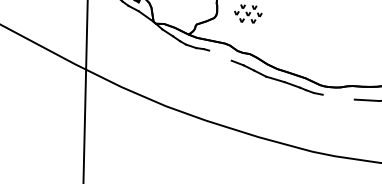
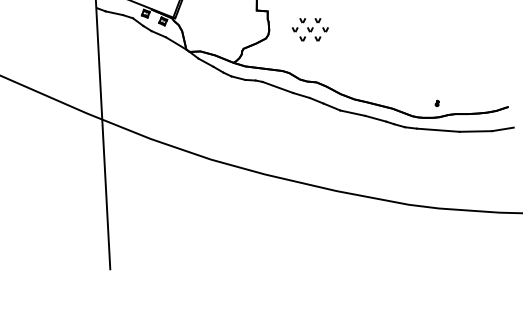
line: (220, 55) -> (277, 87), added
part: (339, 76) -> (436, 103), added
line: (338, 96) -> (437, 129), added

